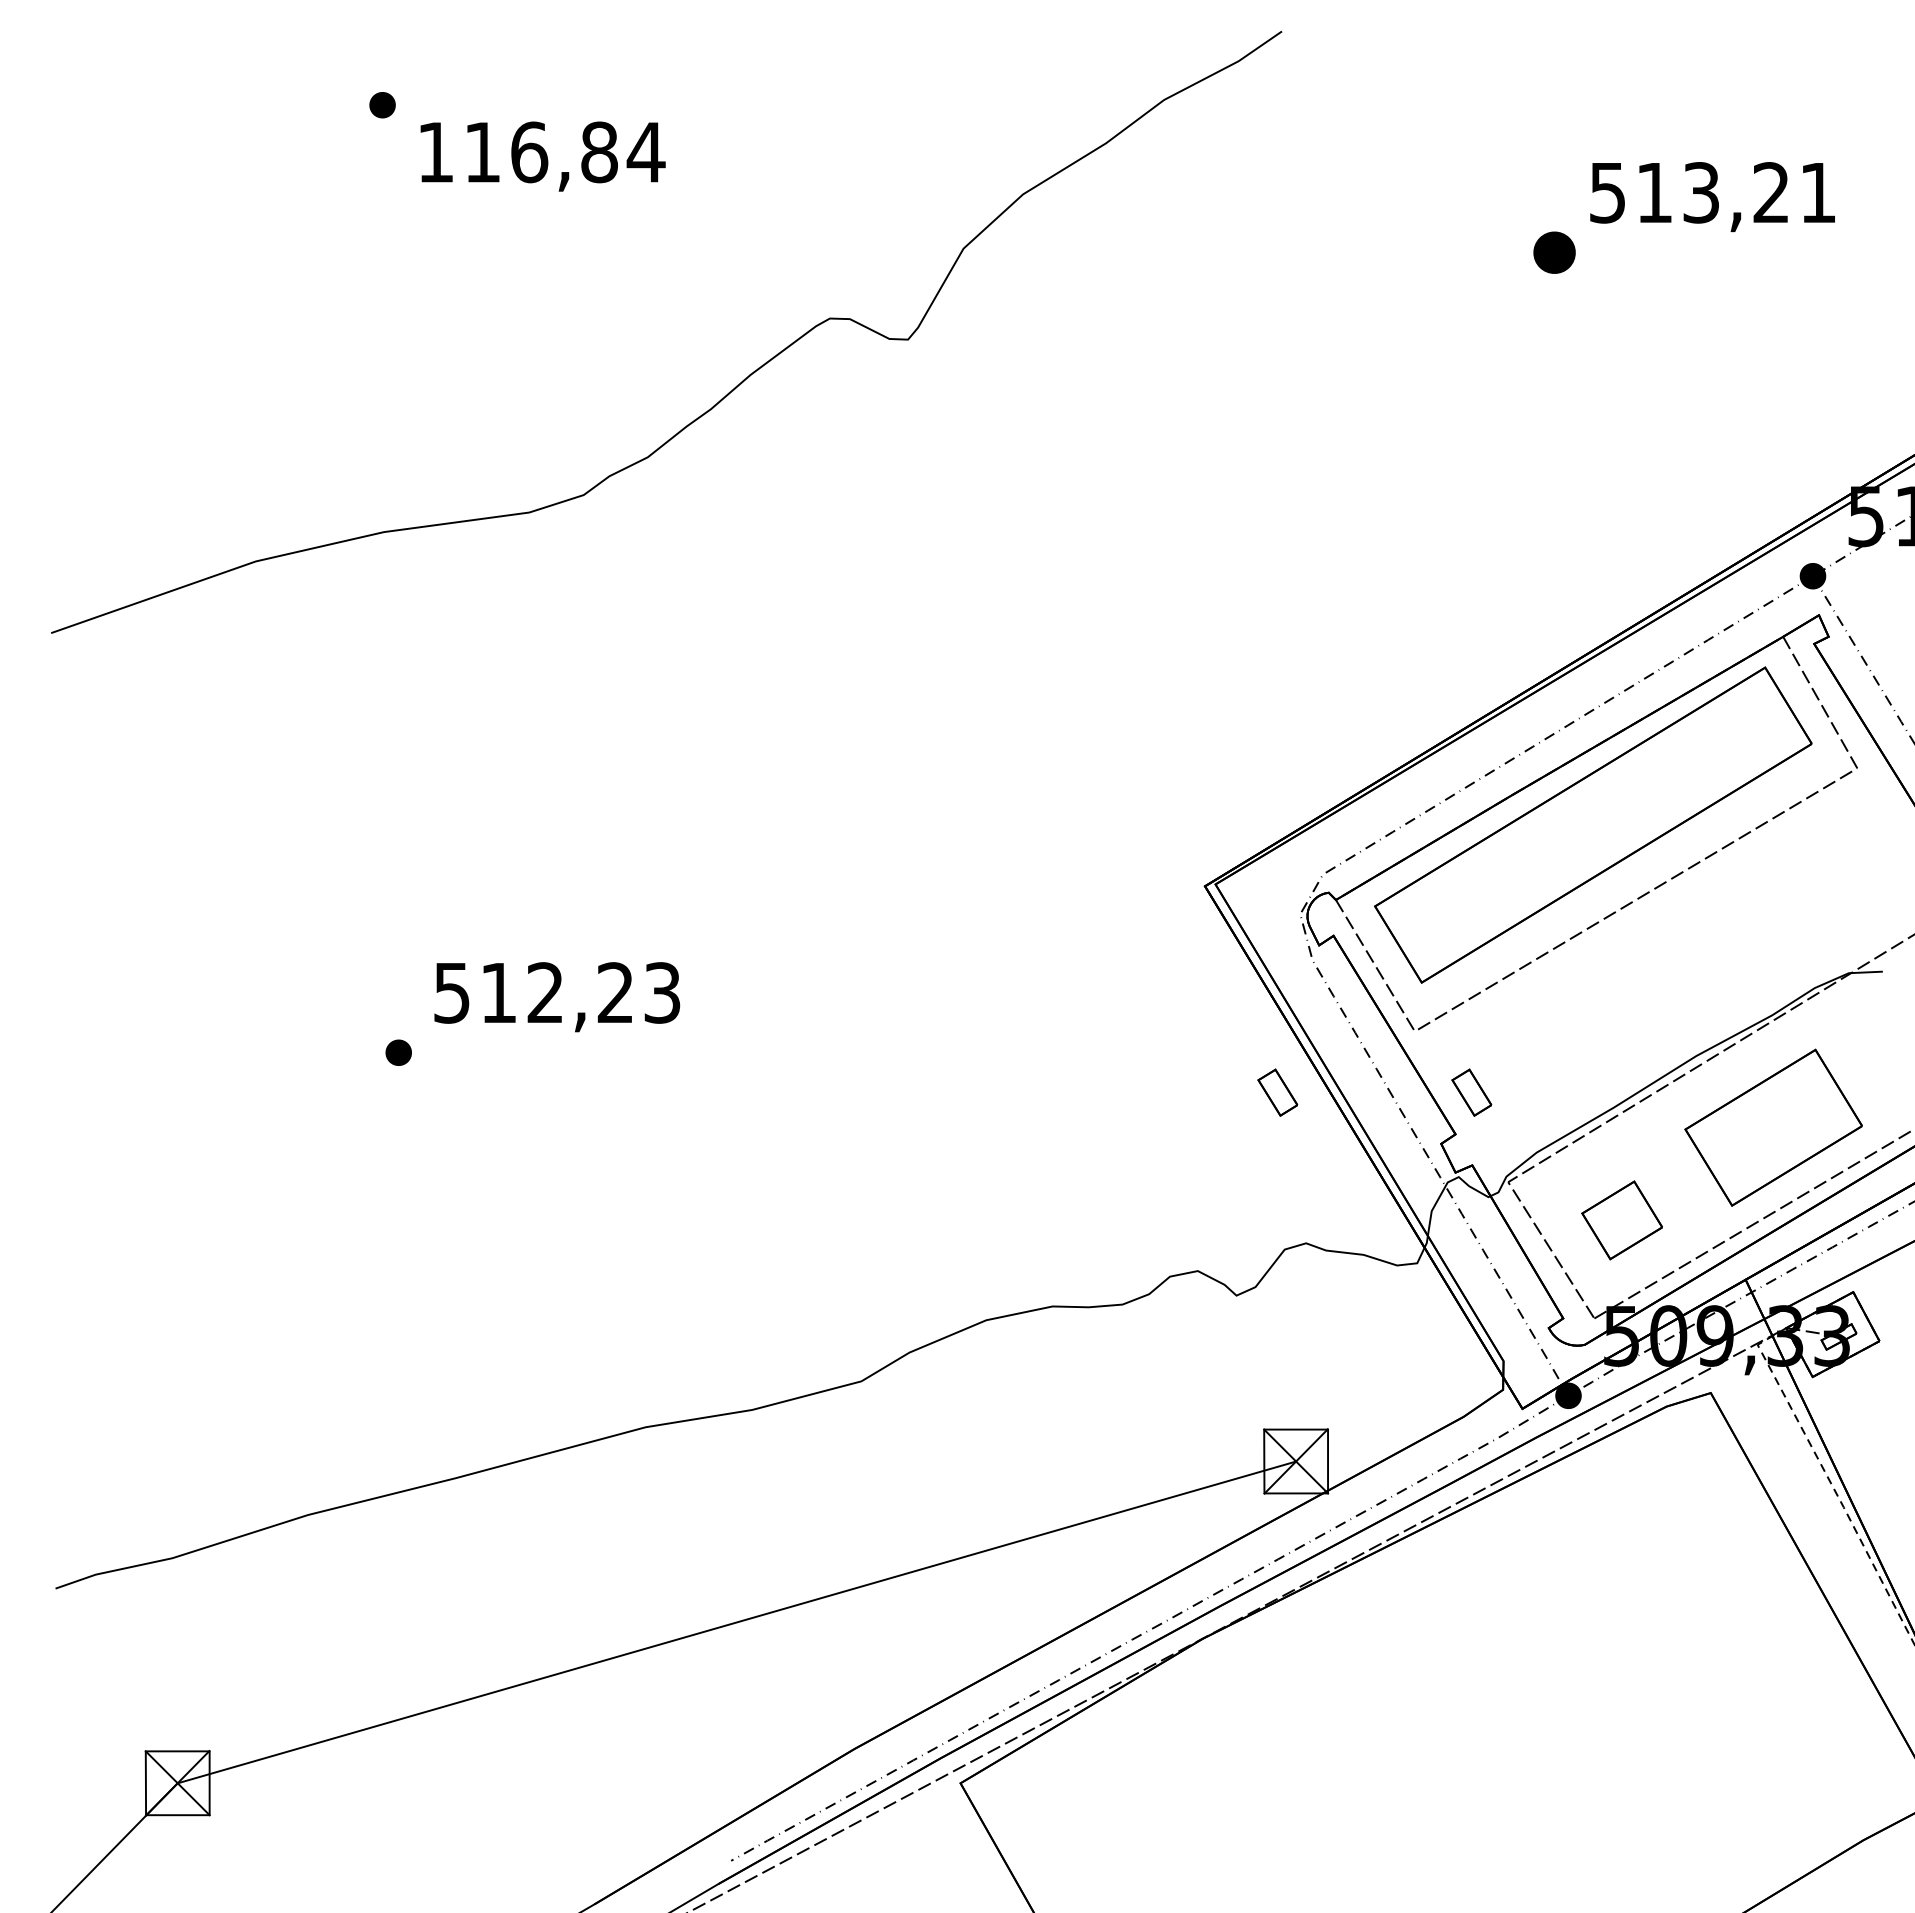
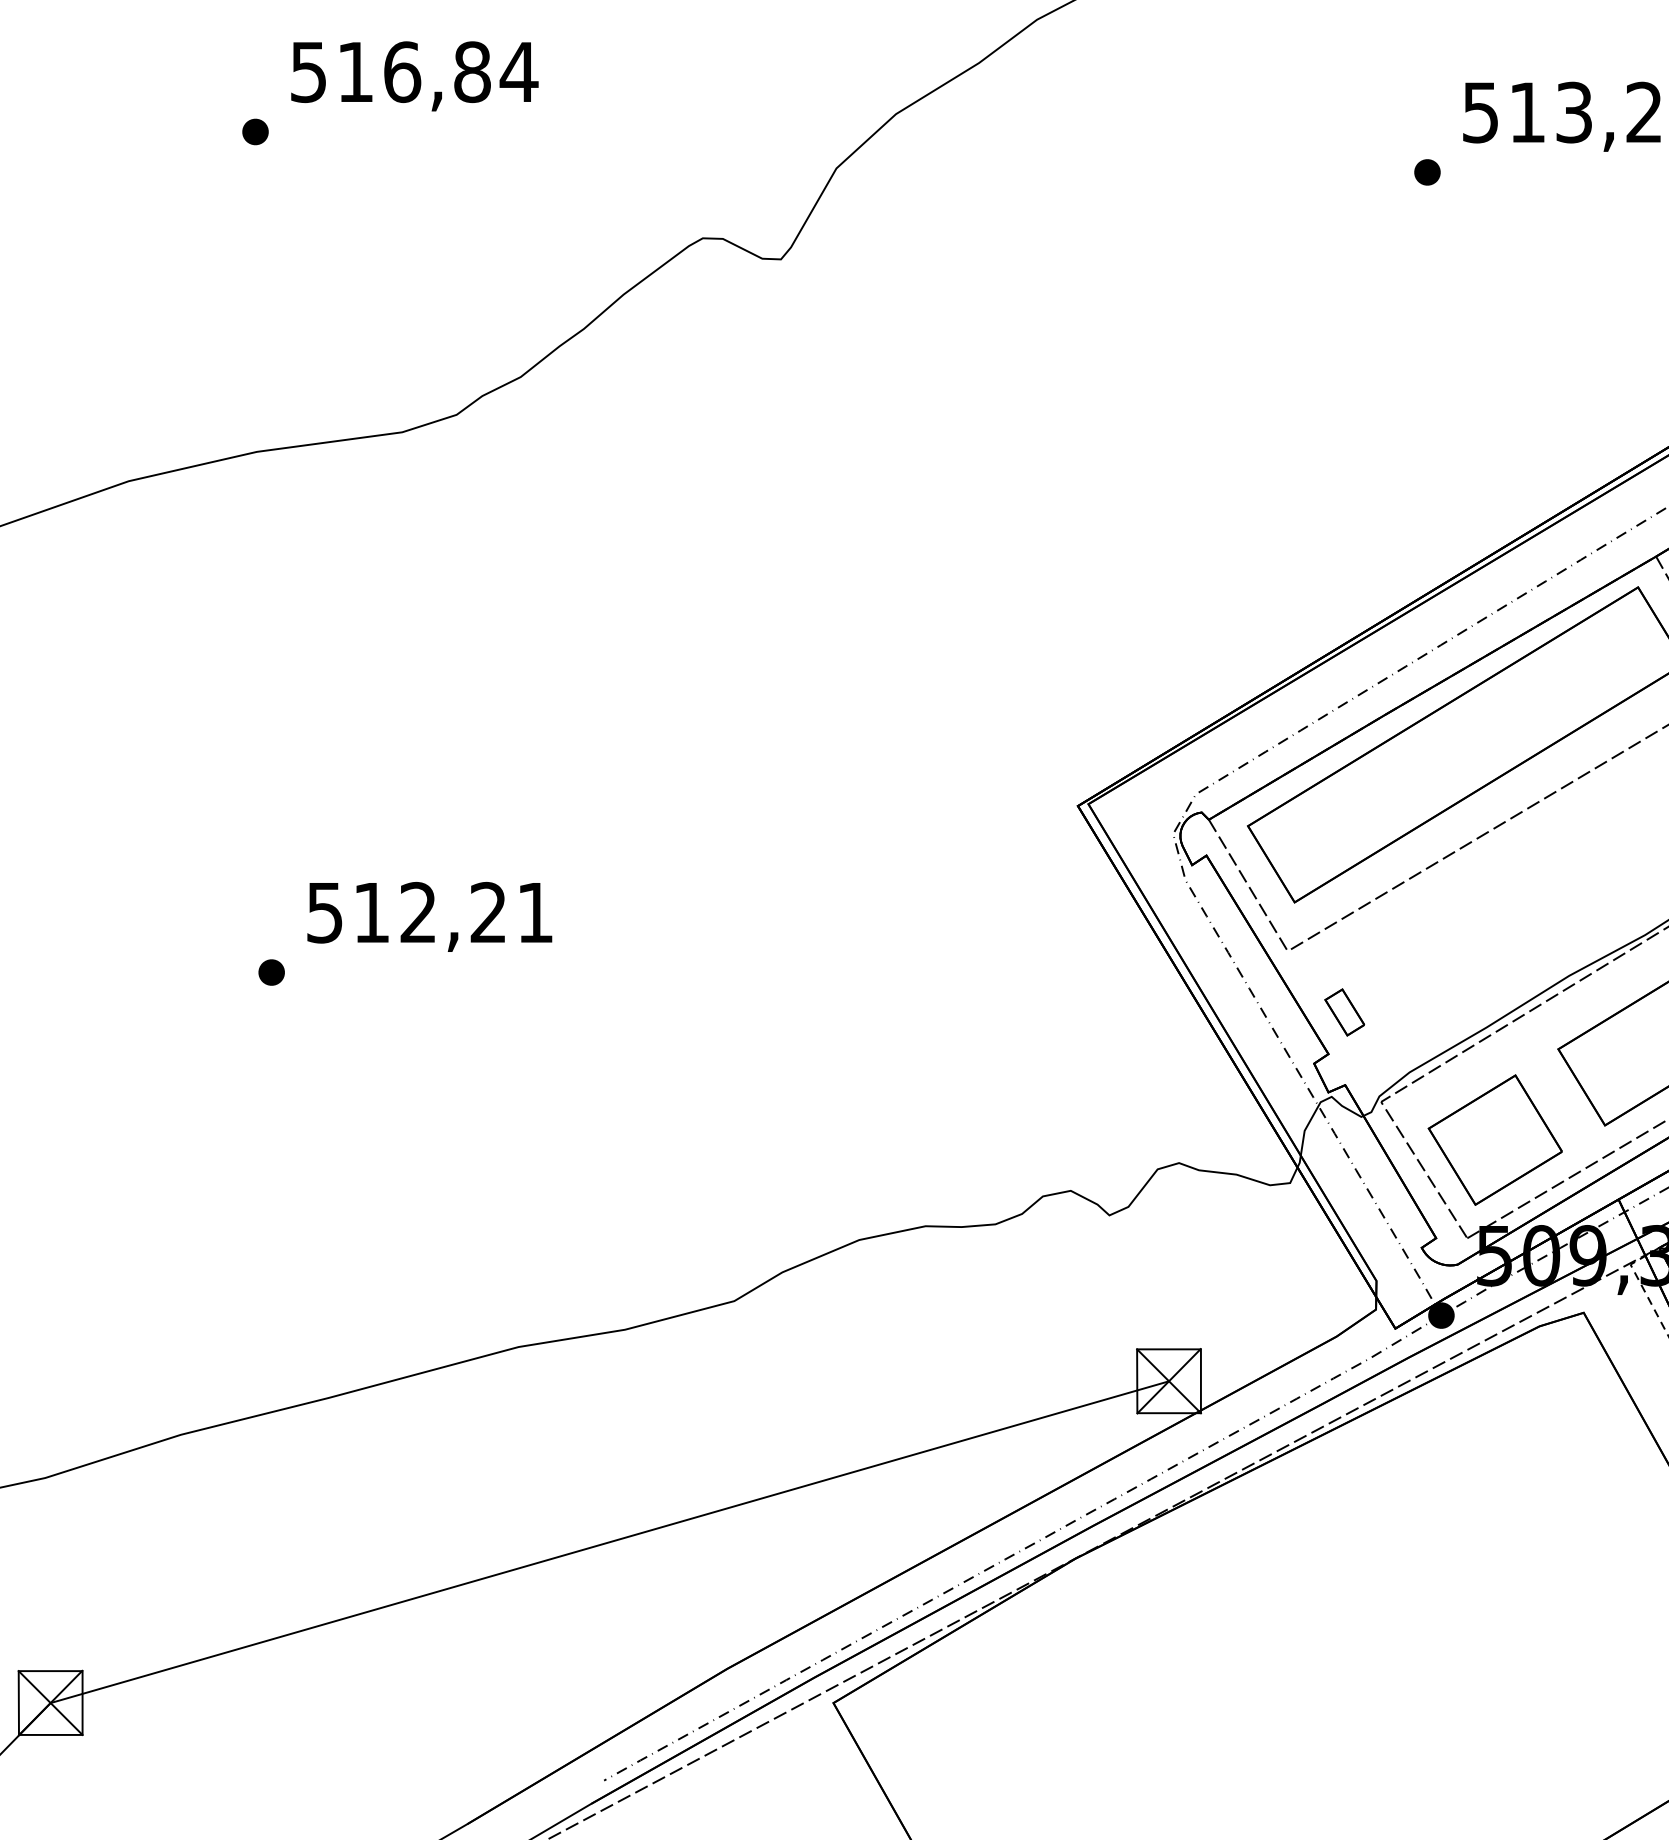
part: (382, 105) -> (255, 132), moved
text: (435, 152) -> (308, 72), 116,84 -> 516,84
part: (1554, 252) -> (1427, 172), size x0.62
text: (662, 992) -> (535, 912), 512,23 -> 512,21
part: (1277, 1092) -> (1150, 1012), removed
part: (1621, 1220) -> (1494, 1140), size x1.67

